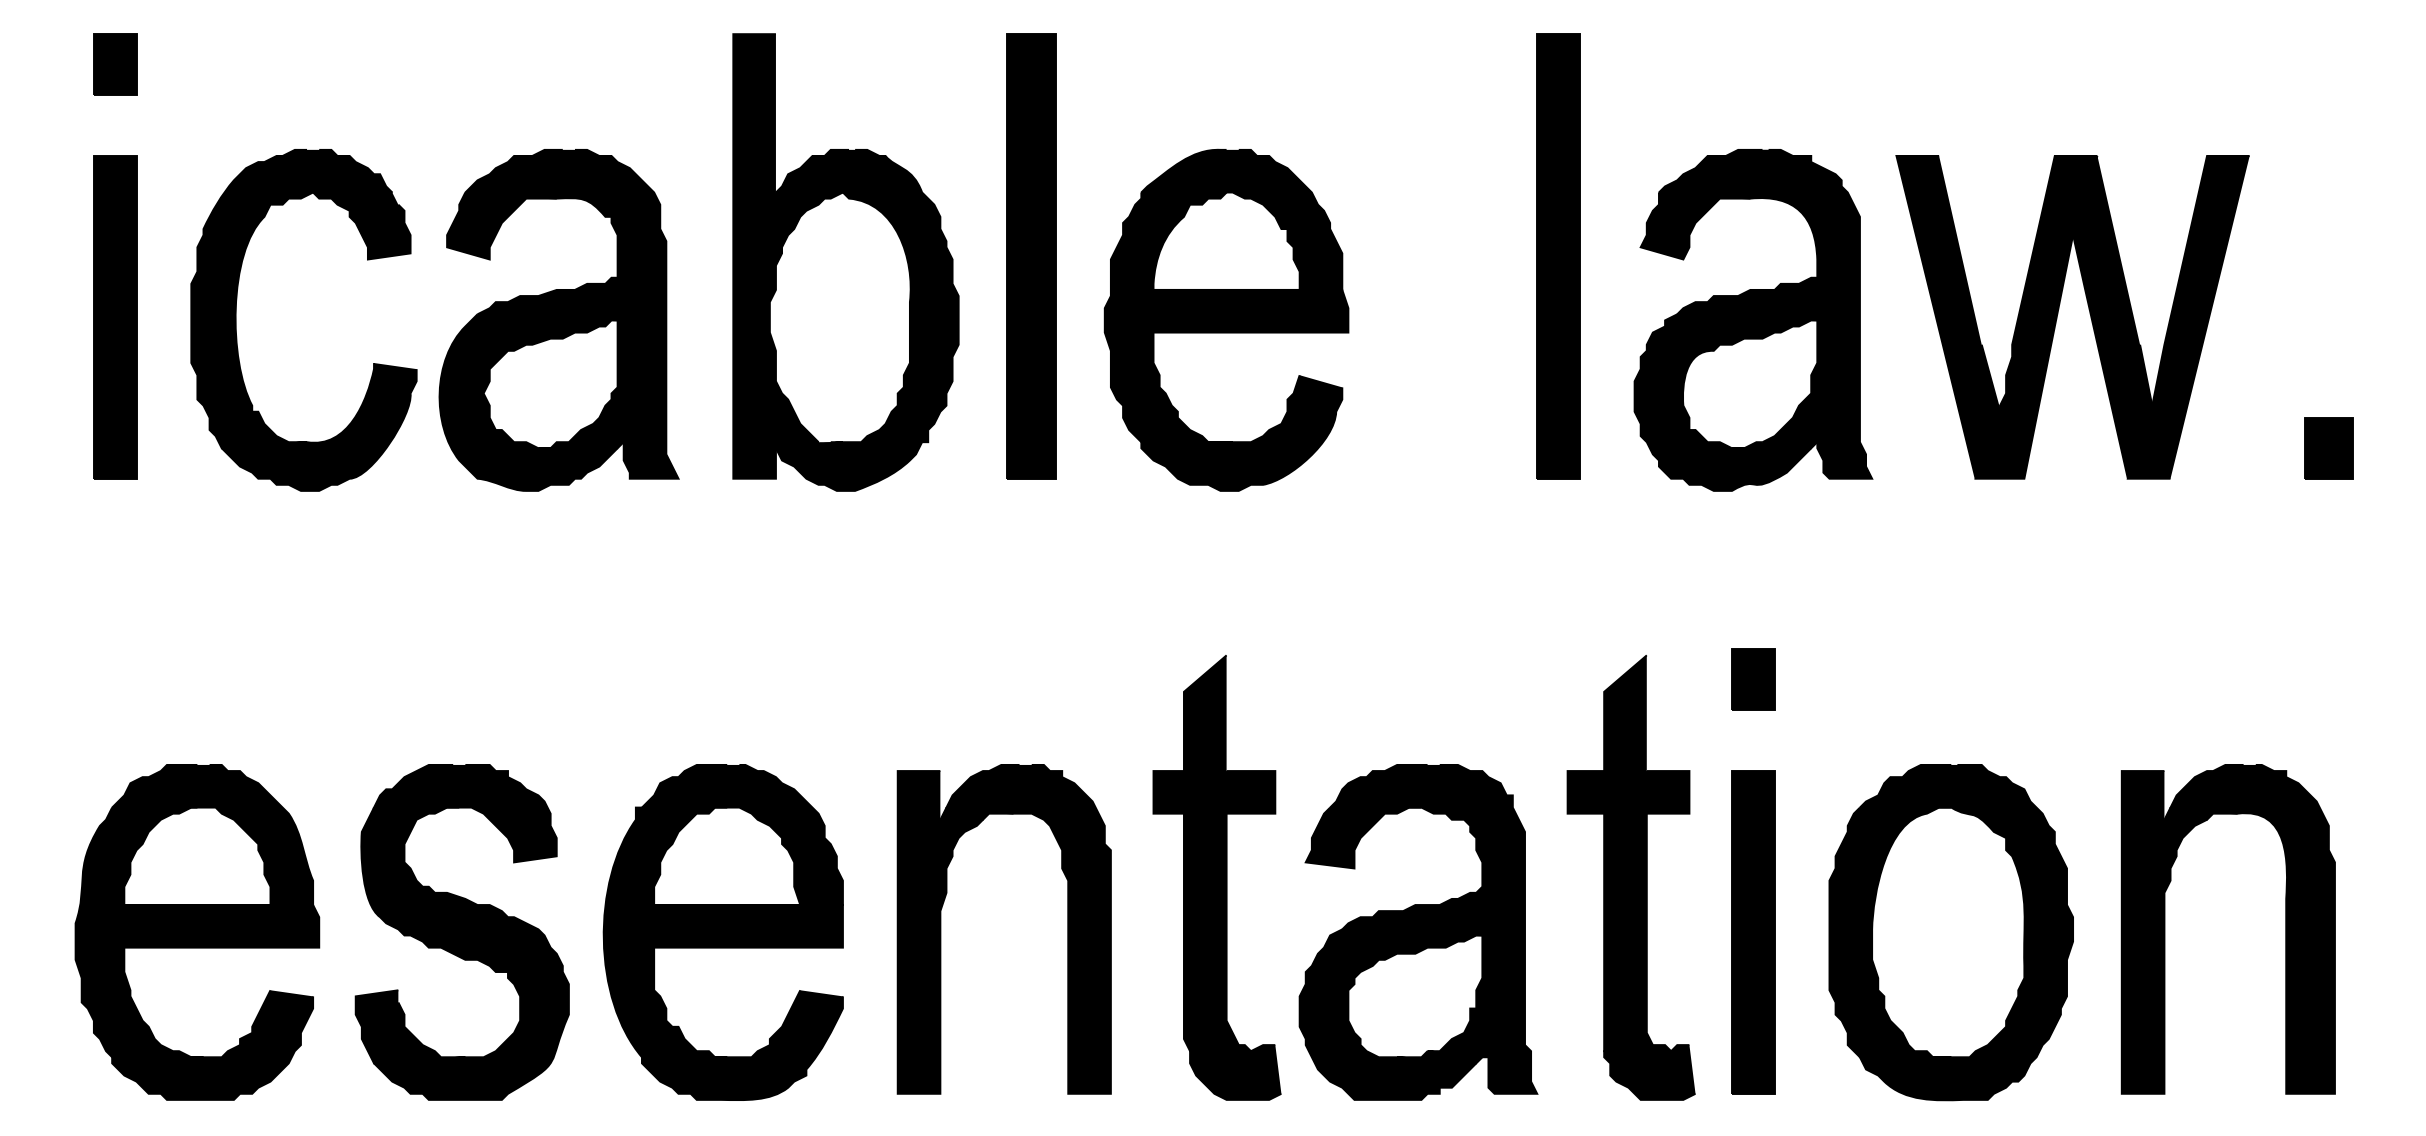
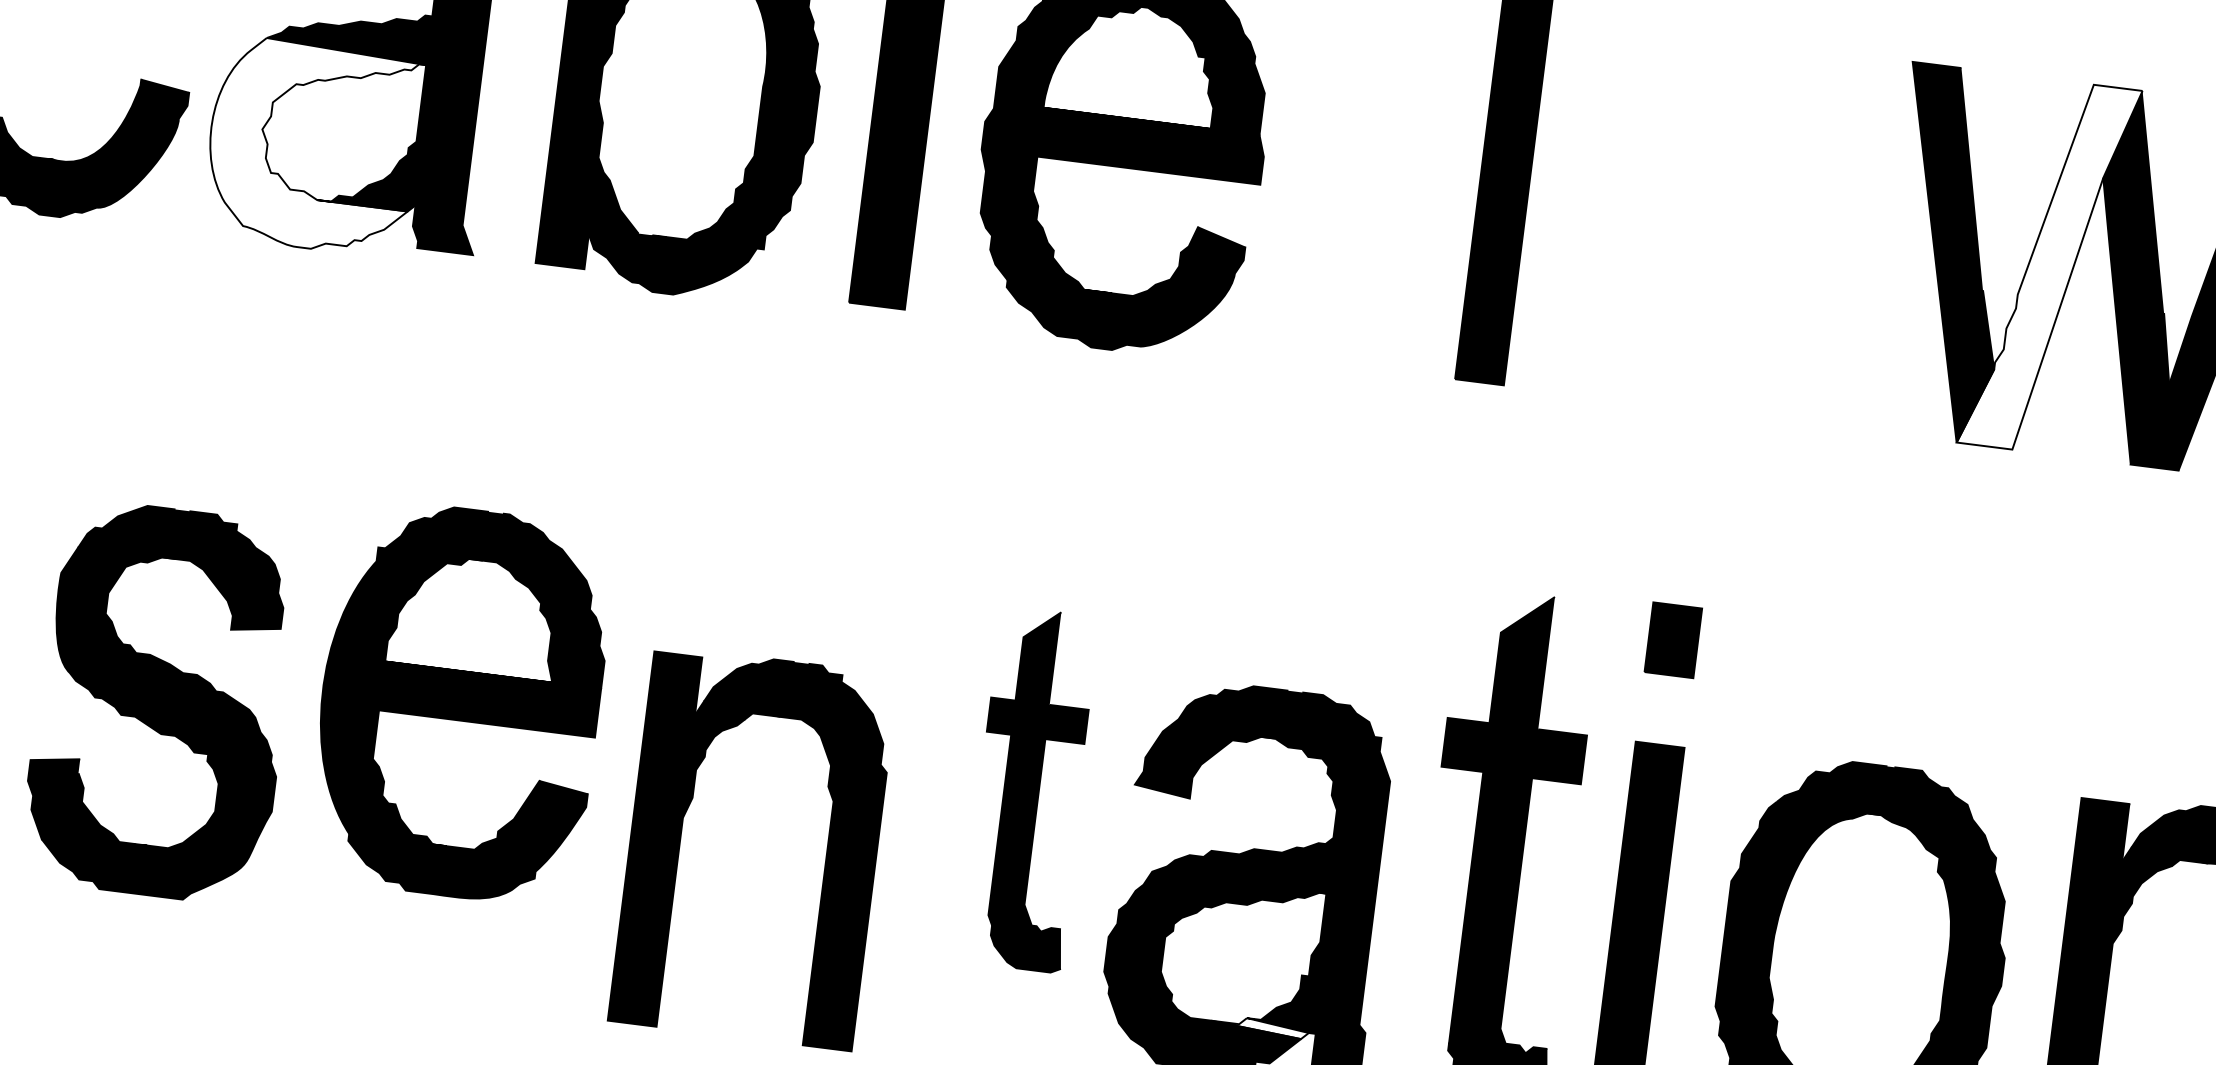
fill: (2036, 316) -> (2049, 265), removed
part: (1753, 320) -> (1725, 229), removed
fill: (528, 402) -> (312, 146), removed
part: (1216, 877) -> (1030, 788), size x0.7
part: (941, 929) -> (681, 838), moved
part: (461, 932) -> (160, 702), moved
part: (722, 932) -> (459, 702), moved
fill: (1439, 1057) -> (1259, 1027), removed

